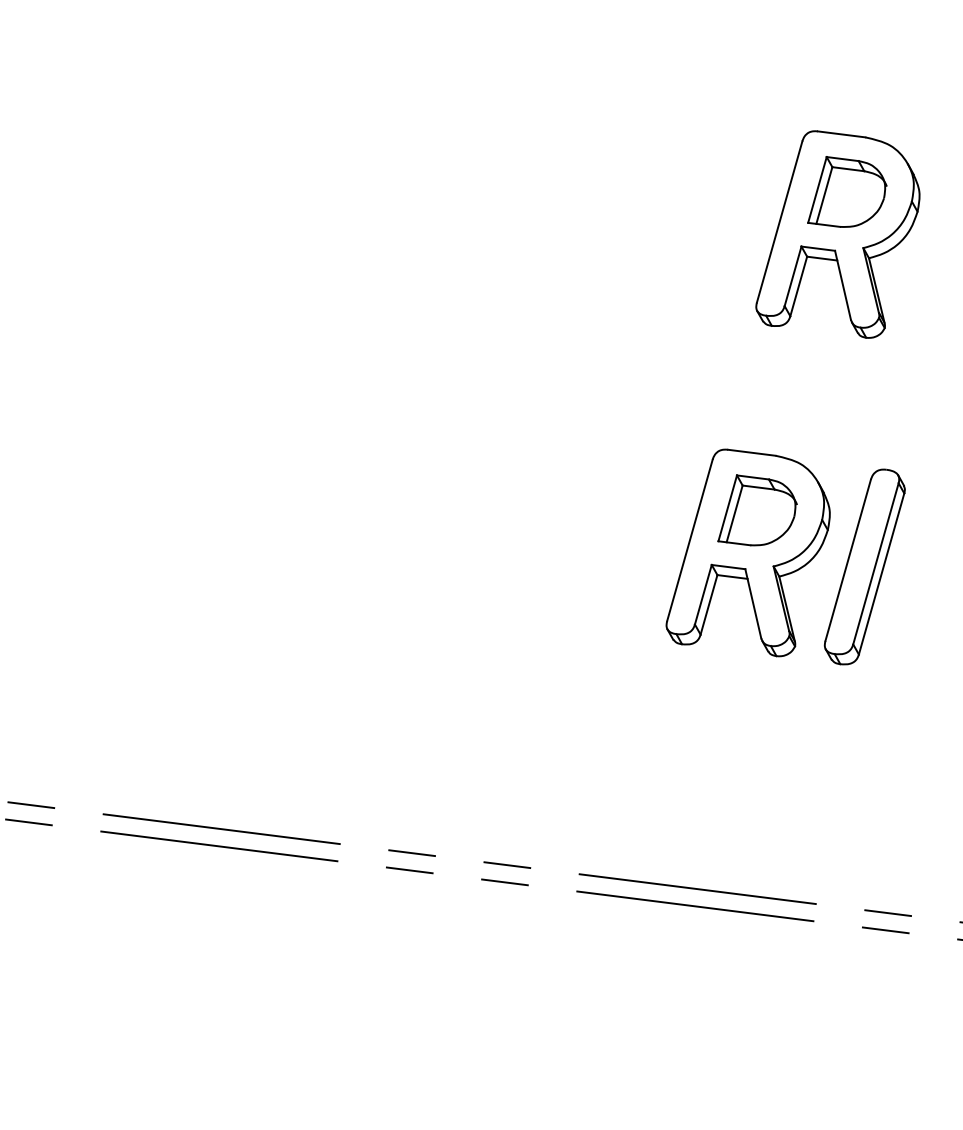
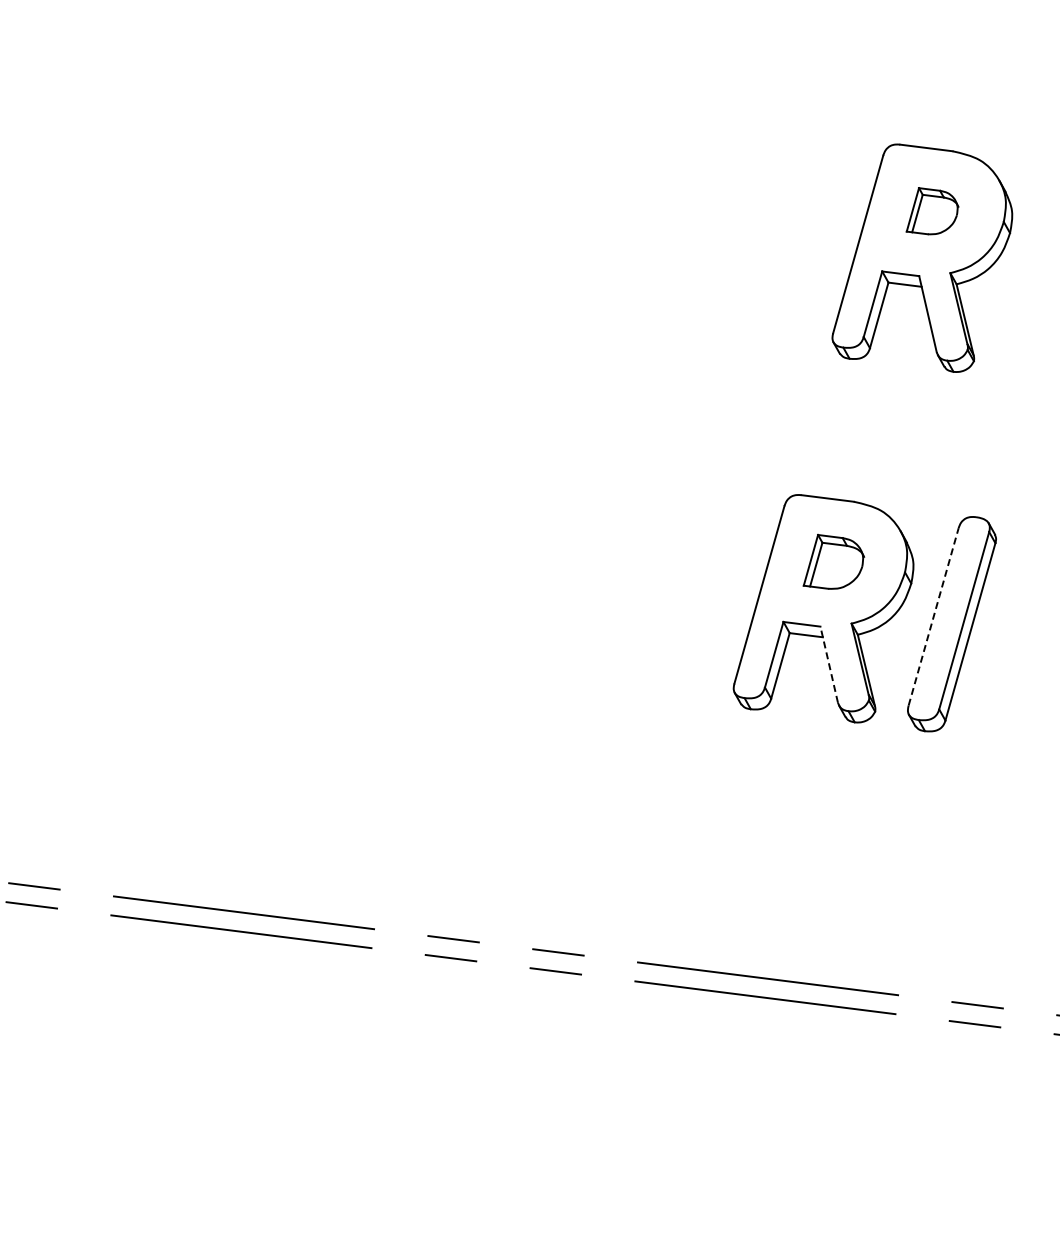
part: (847, 191) -> (932, 210), size x0.6
part: (757, 510) -> (833, 561), size x0.7
line: (848, 560) -> (933, 616), solid -> dashed
line: (753, 603) -> (829, 664), solid -> dashed

